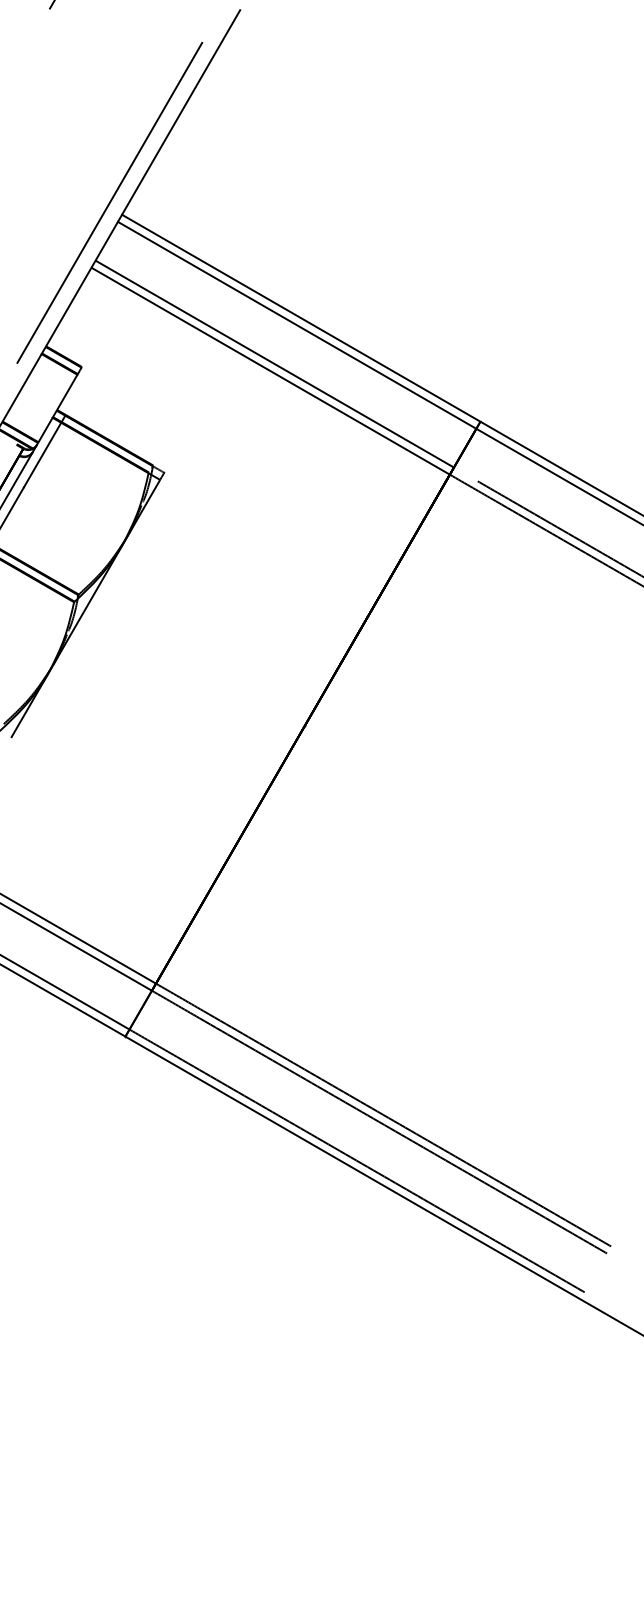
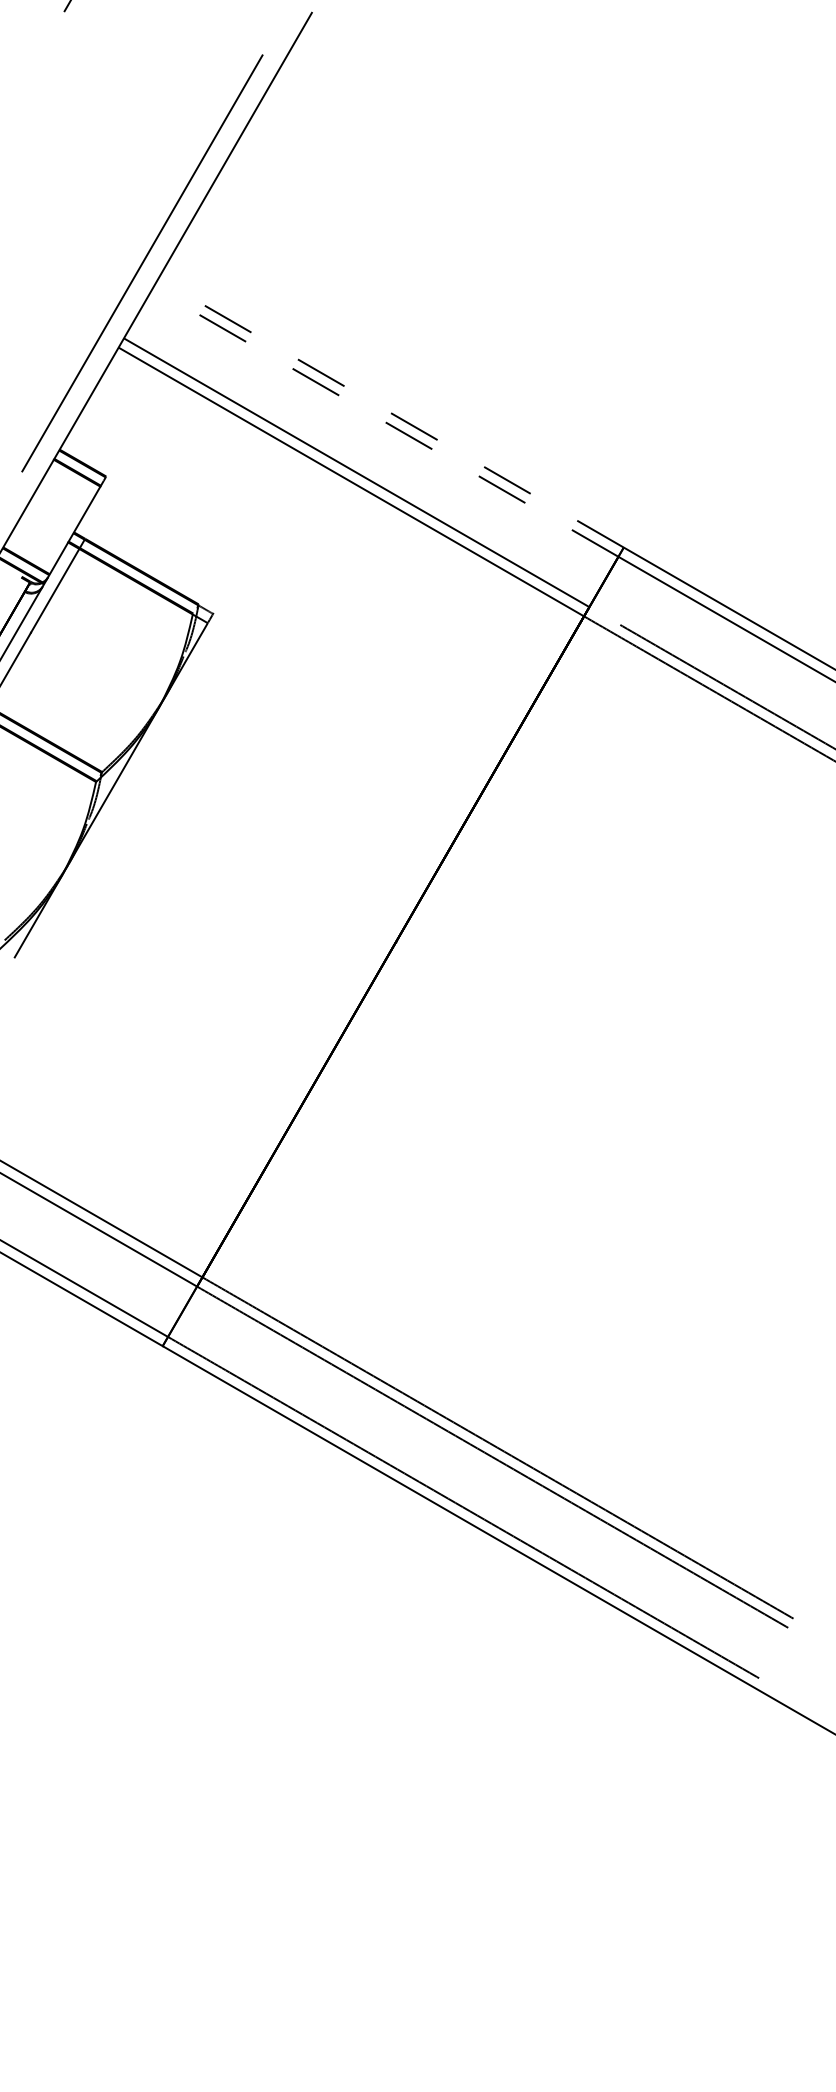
line: (301, 318) -> (391, 413), solid -> dashed
line: (296, 325) -> (385, 422), solid -> dashed

